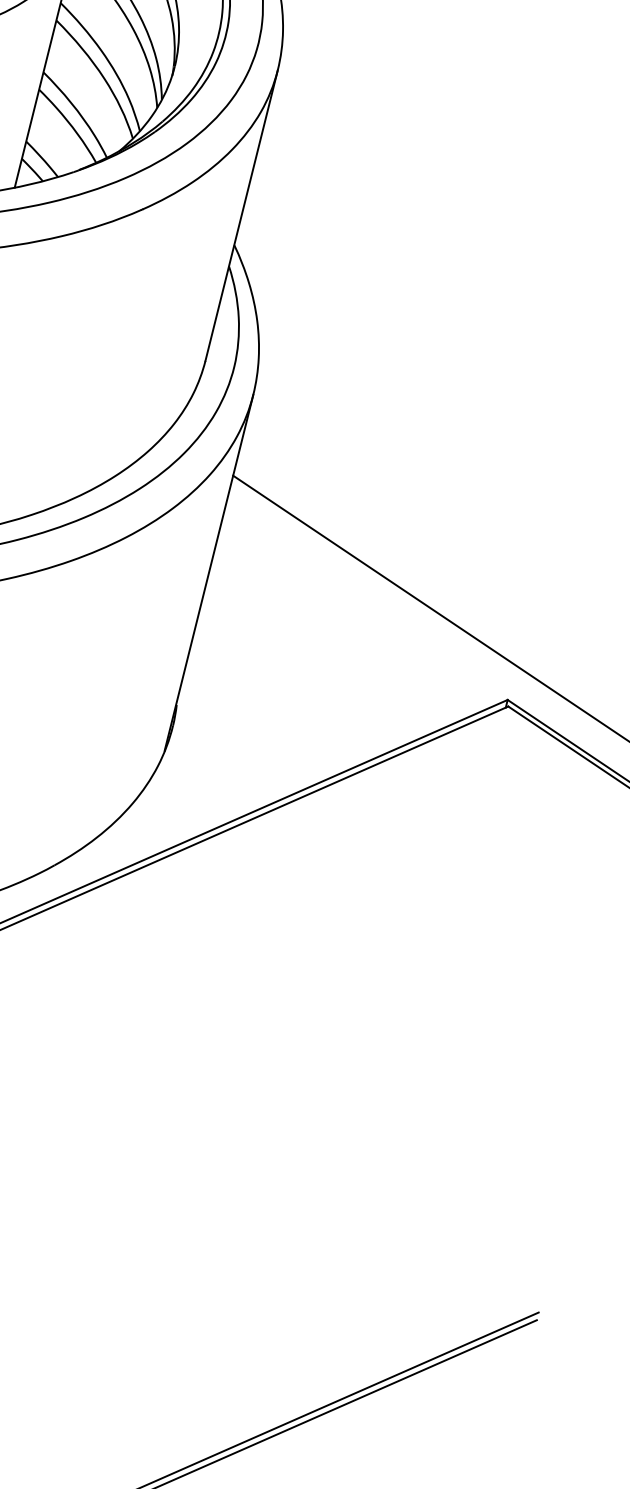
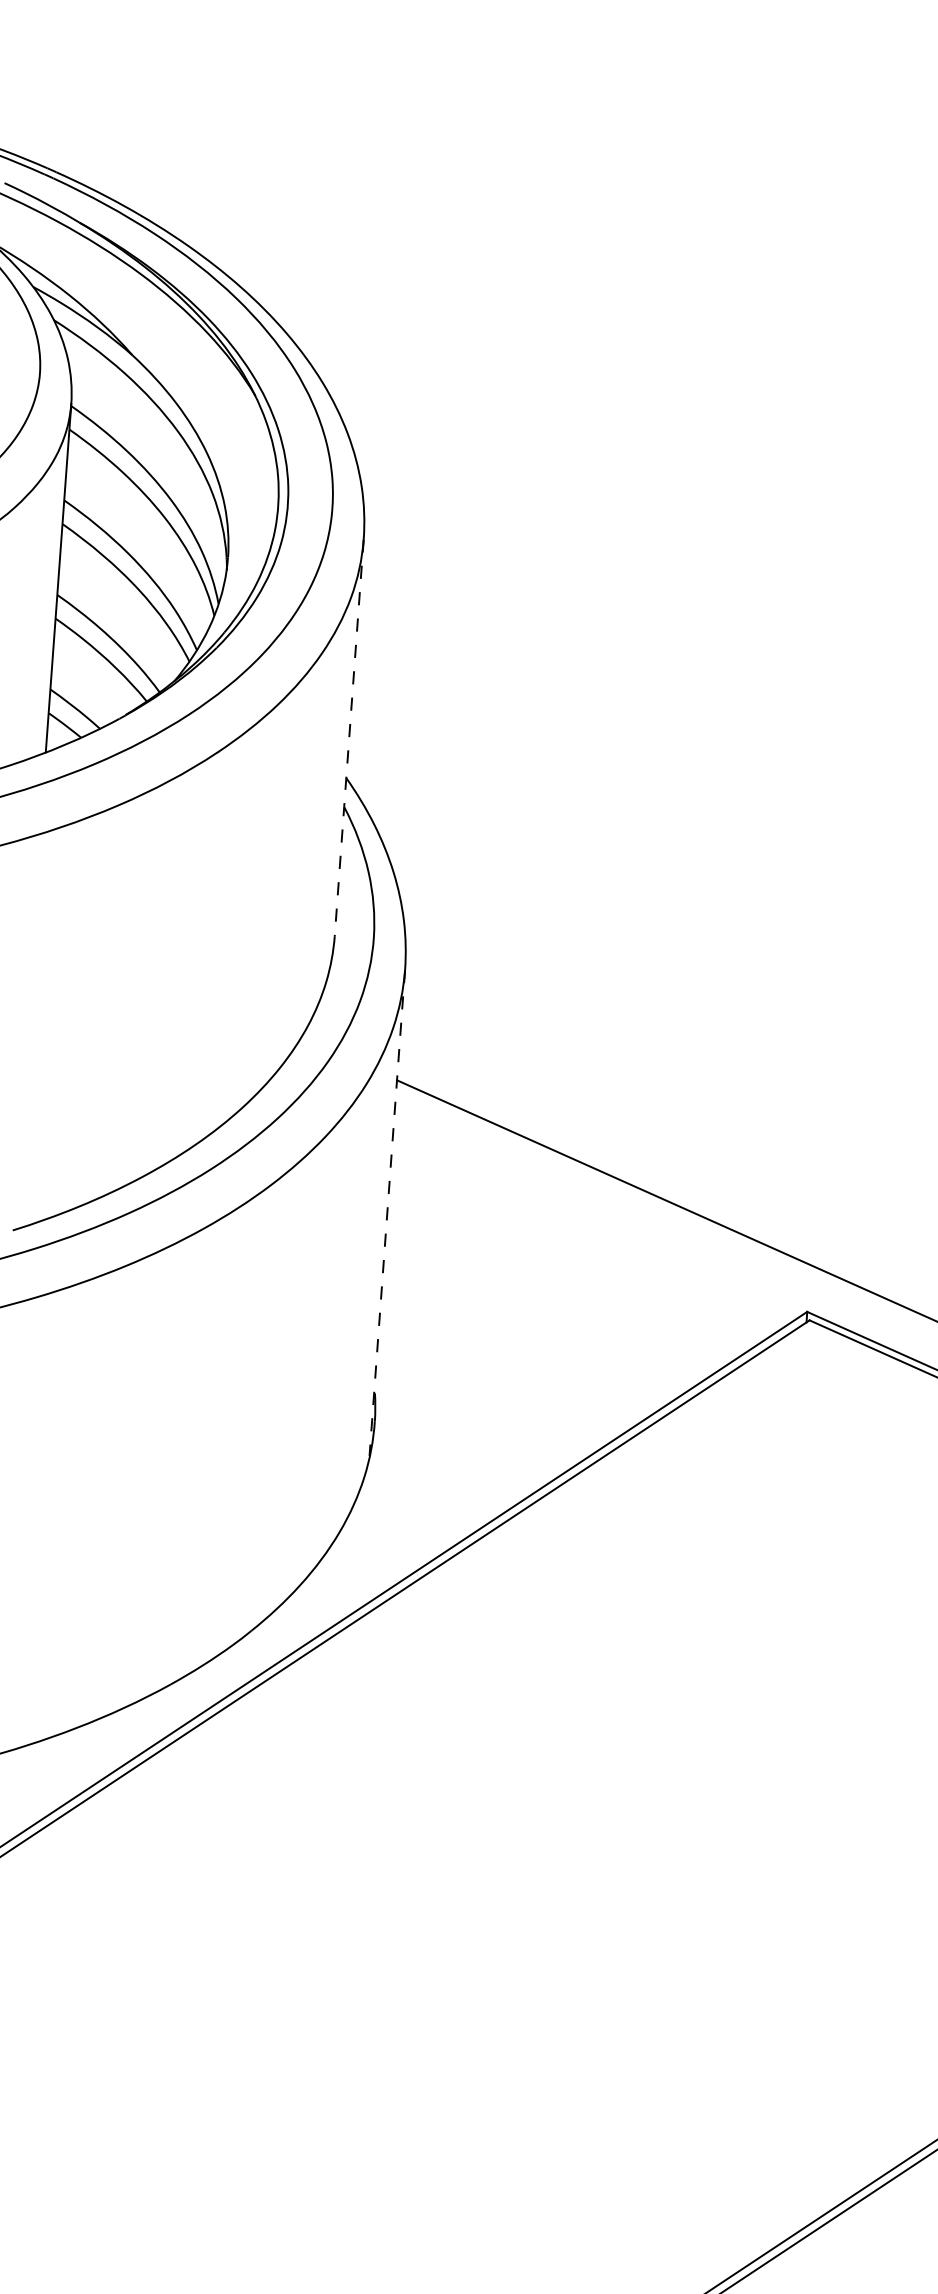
line: (241, 215) -> (349, 737), solid -> dashed
line: (209, 573) -> (387, 1213), solid -> dashed

